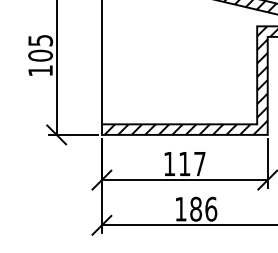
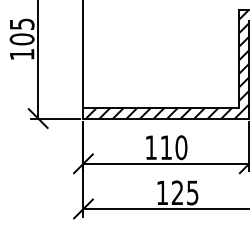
text: (199, 163) -> (181, 147), 117 -> 110
text: (203, 208) -> (185, 192), 186 -> 125

